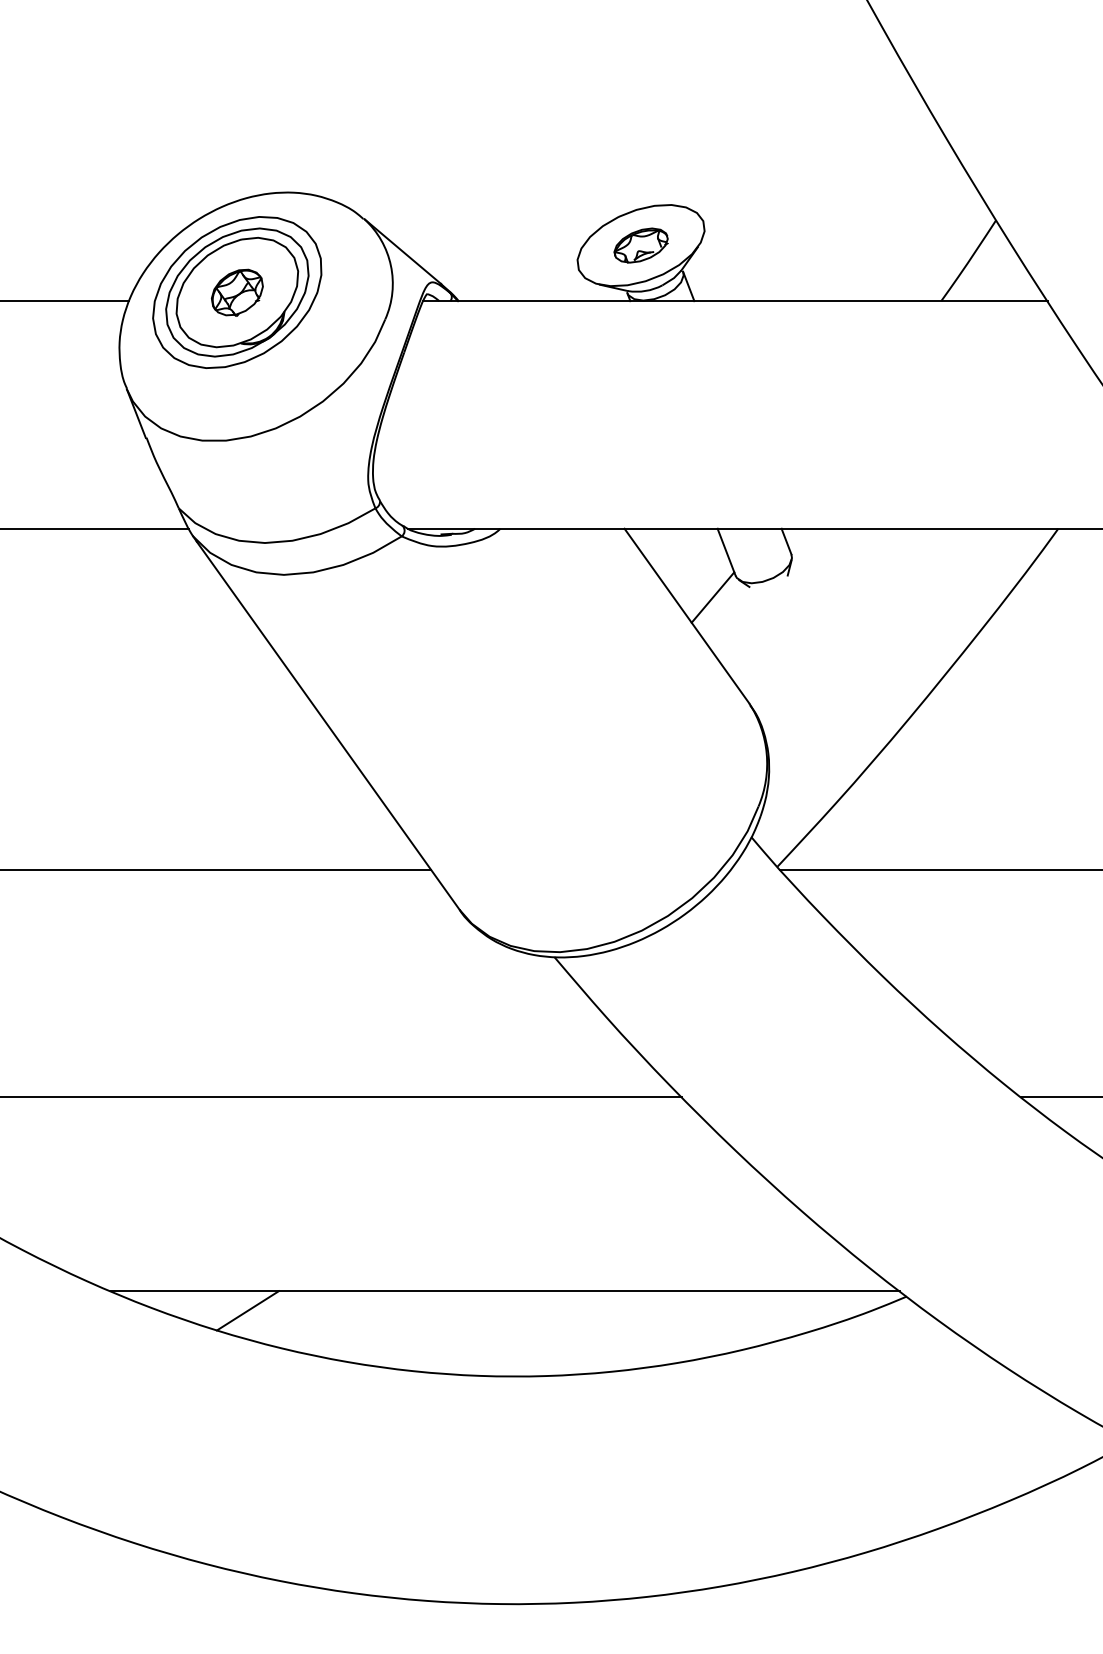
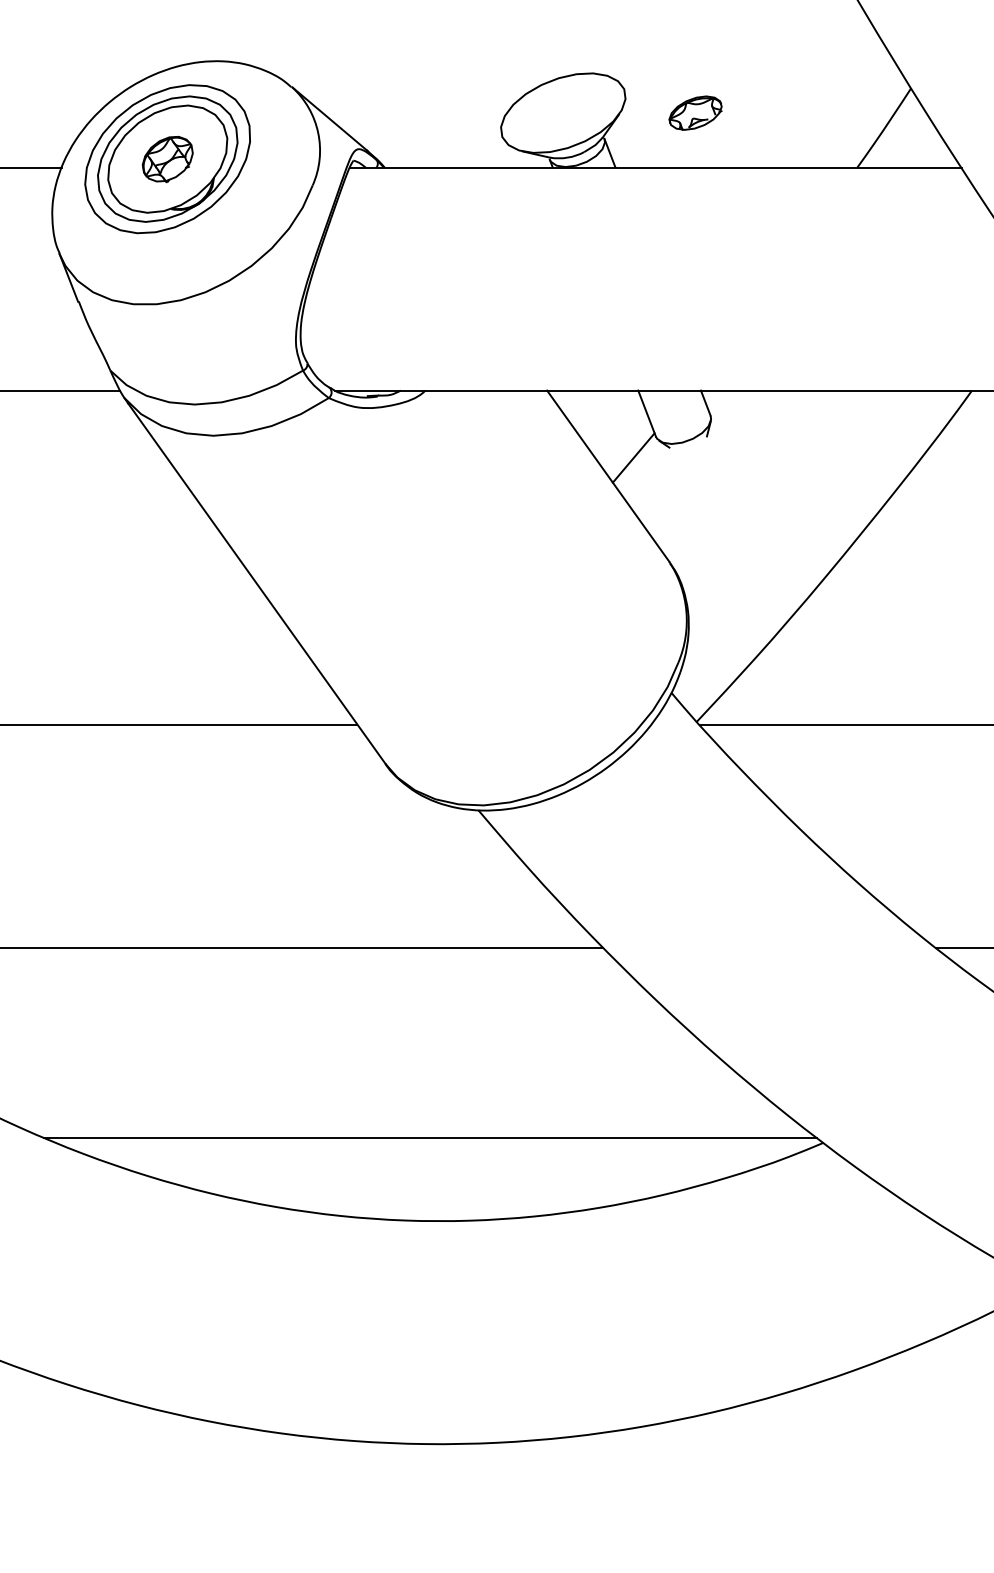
part: (640, 245) -> (694, 113), moved
line: (247, 1310) -> (177, 1156), removed

